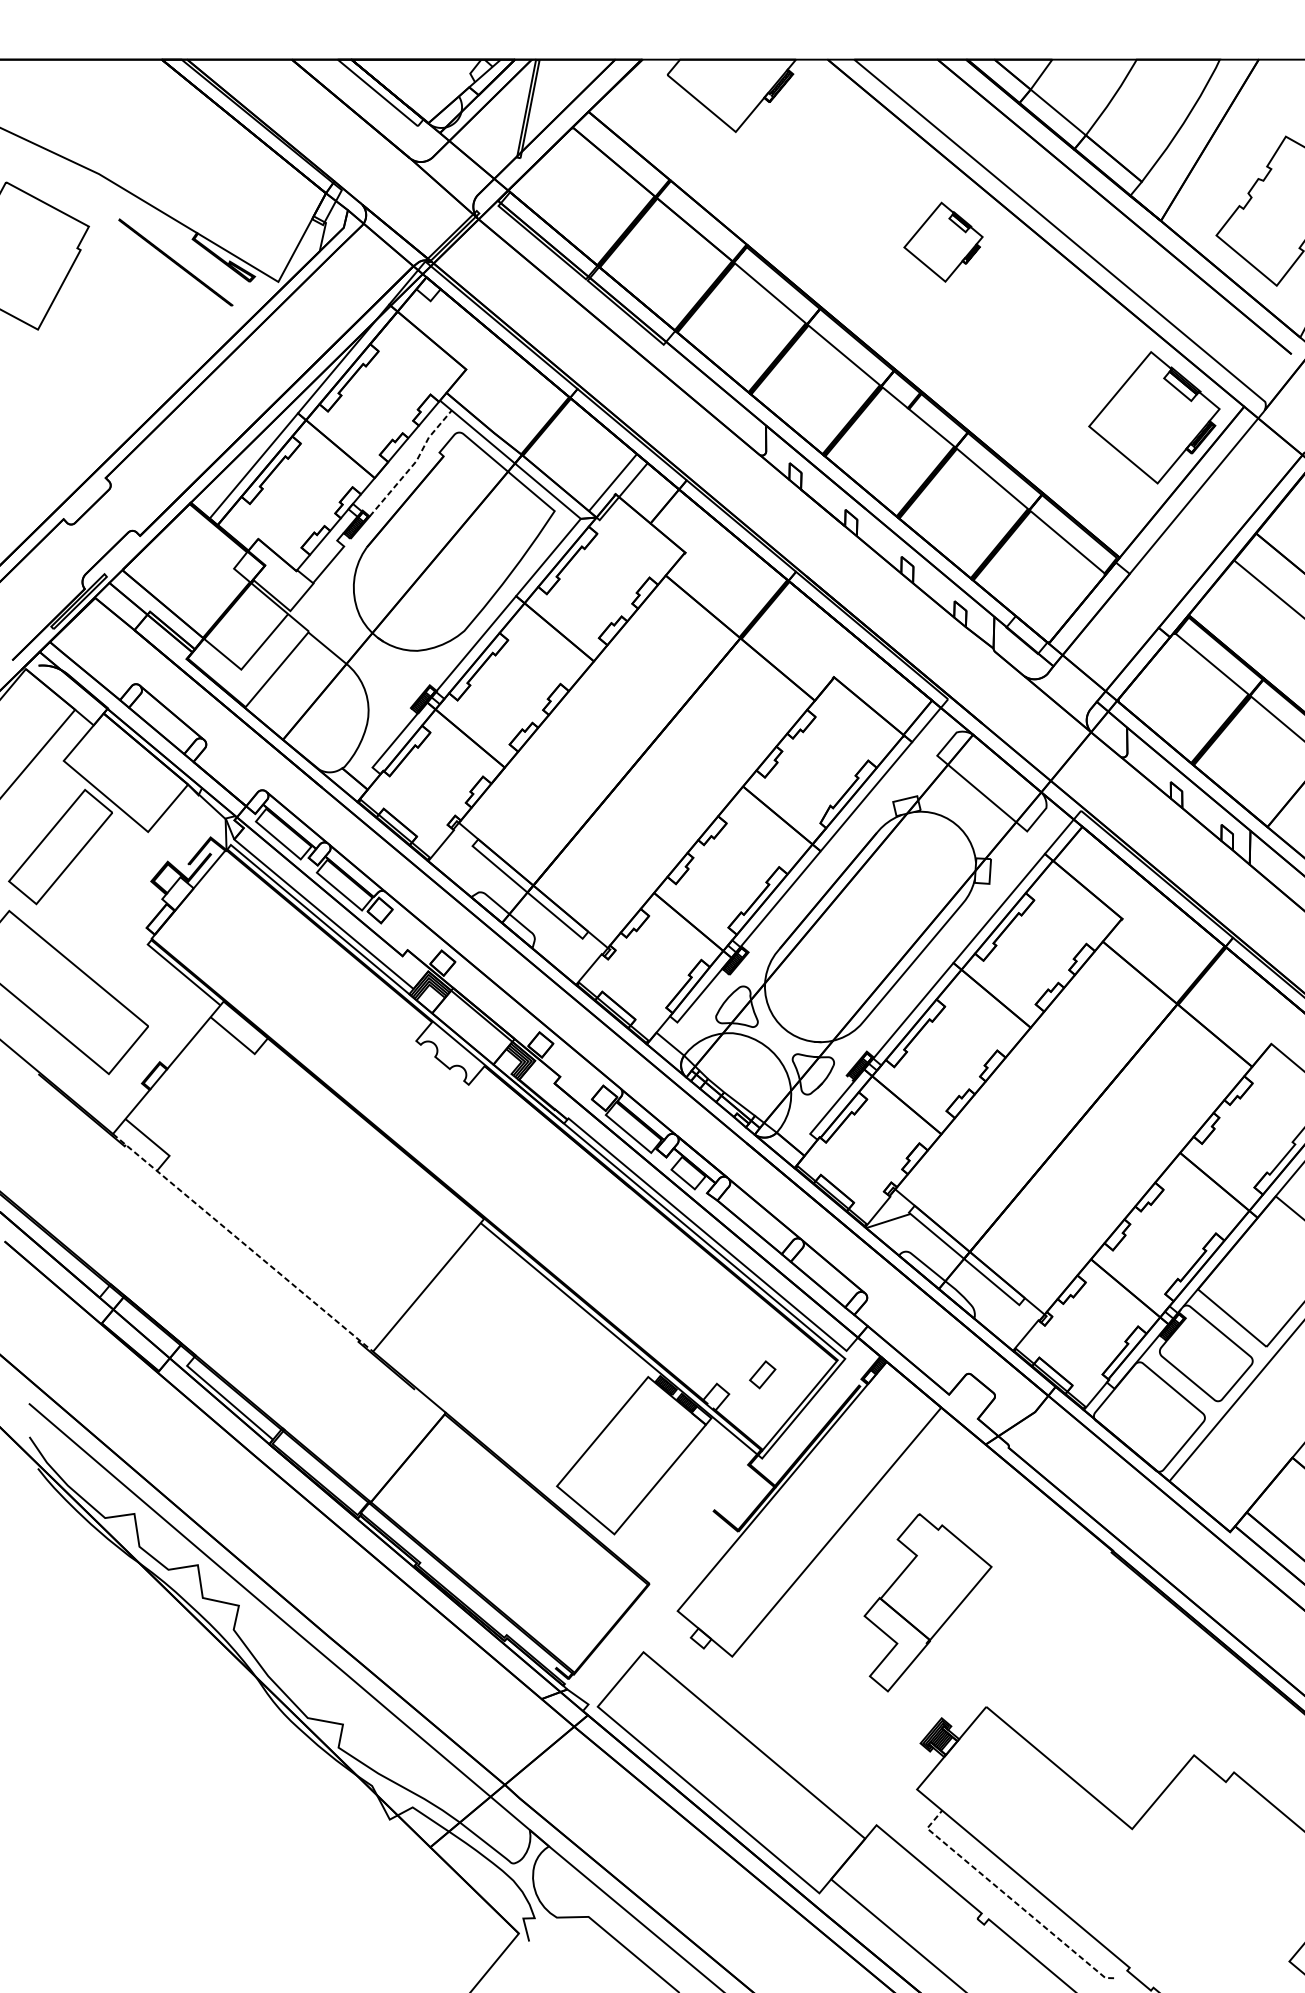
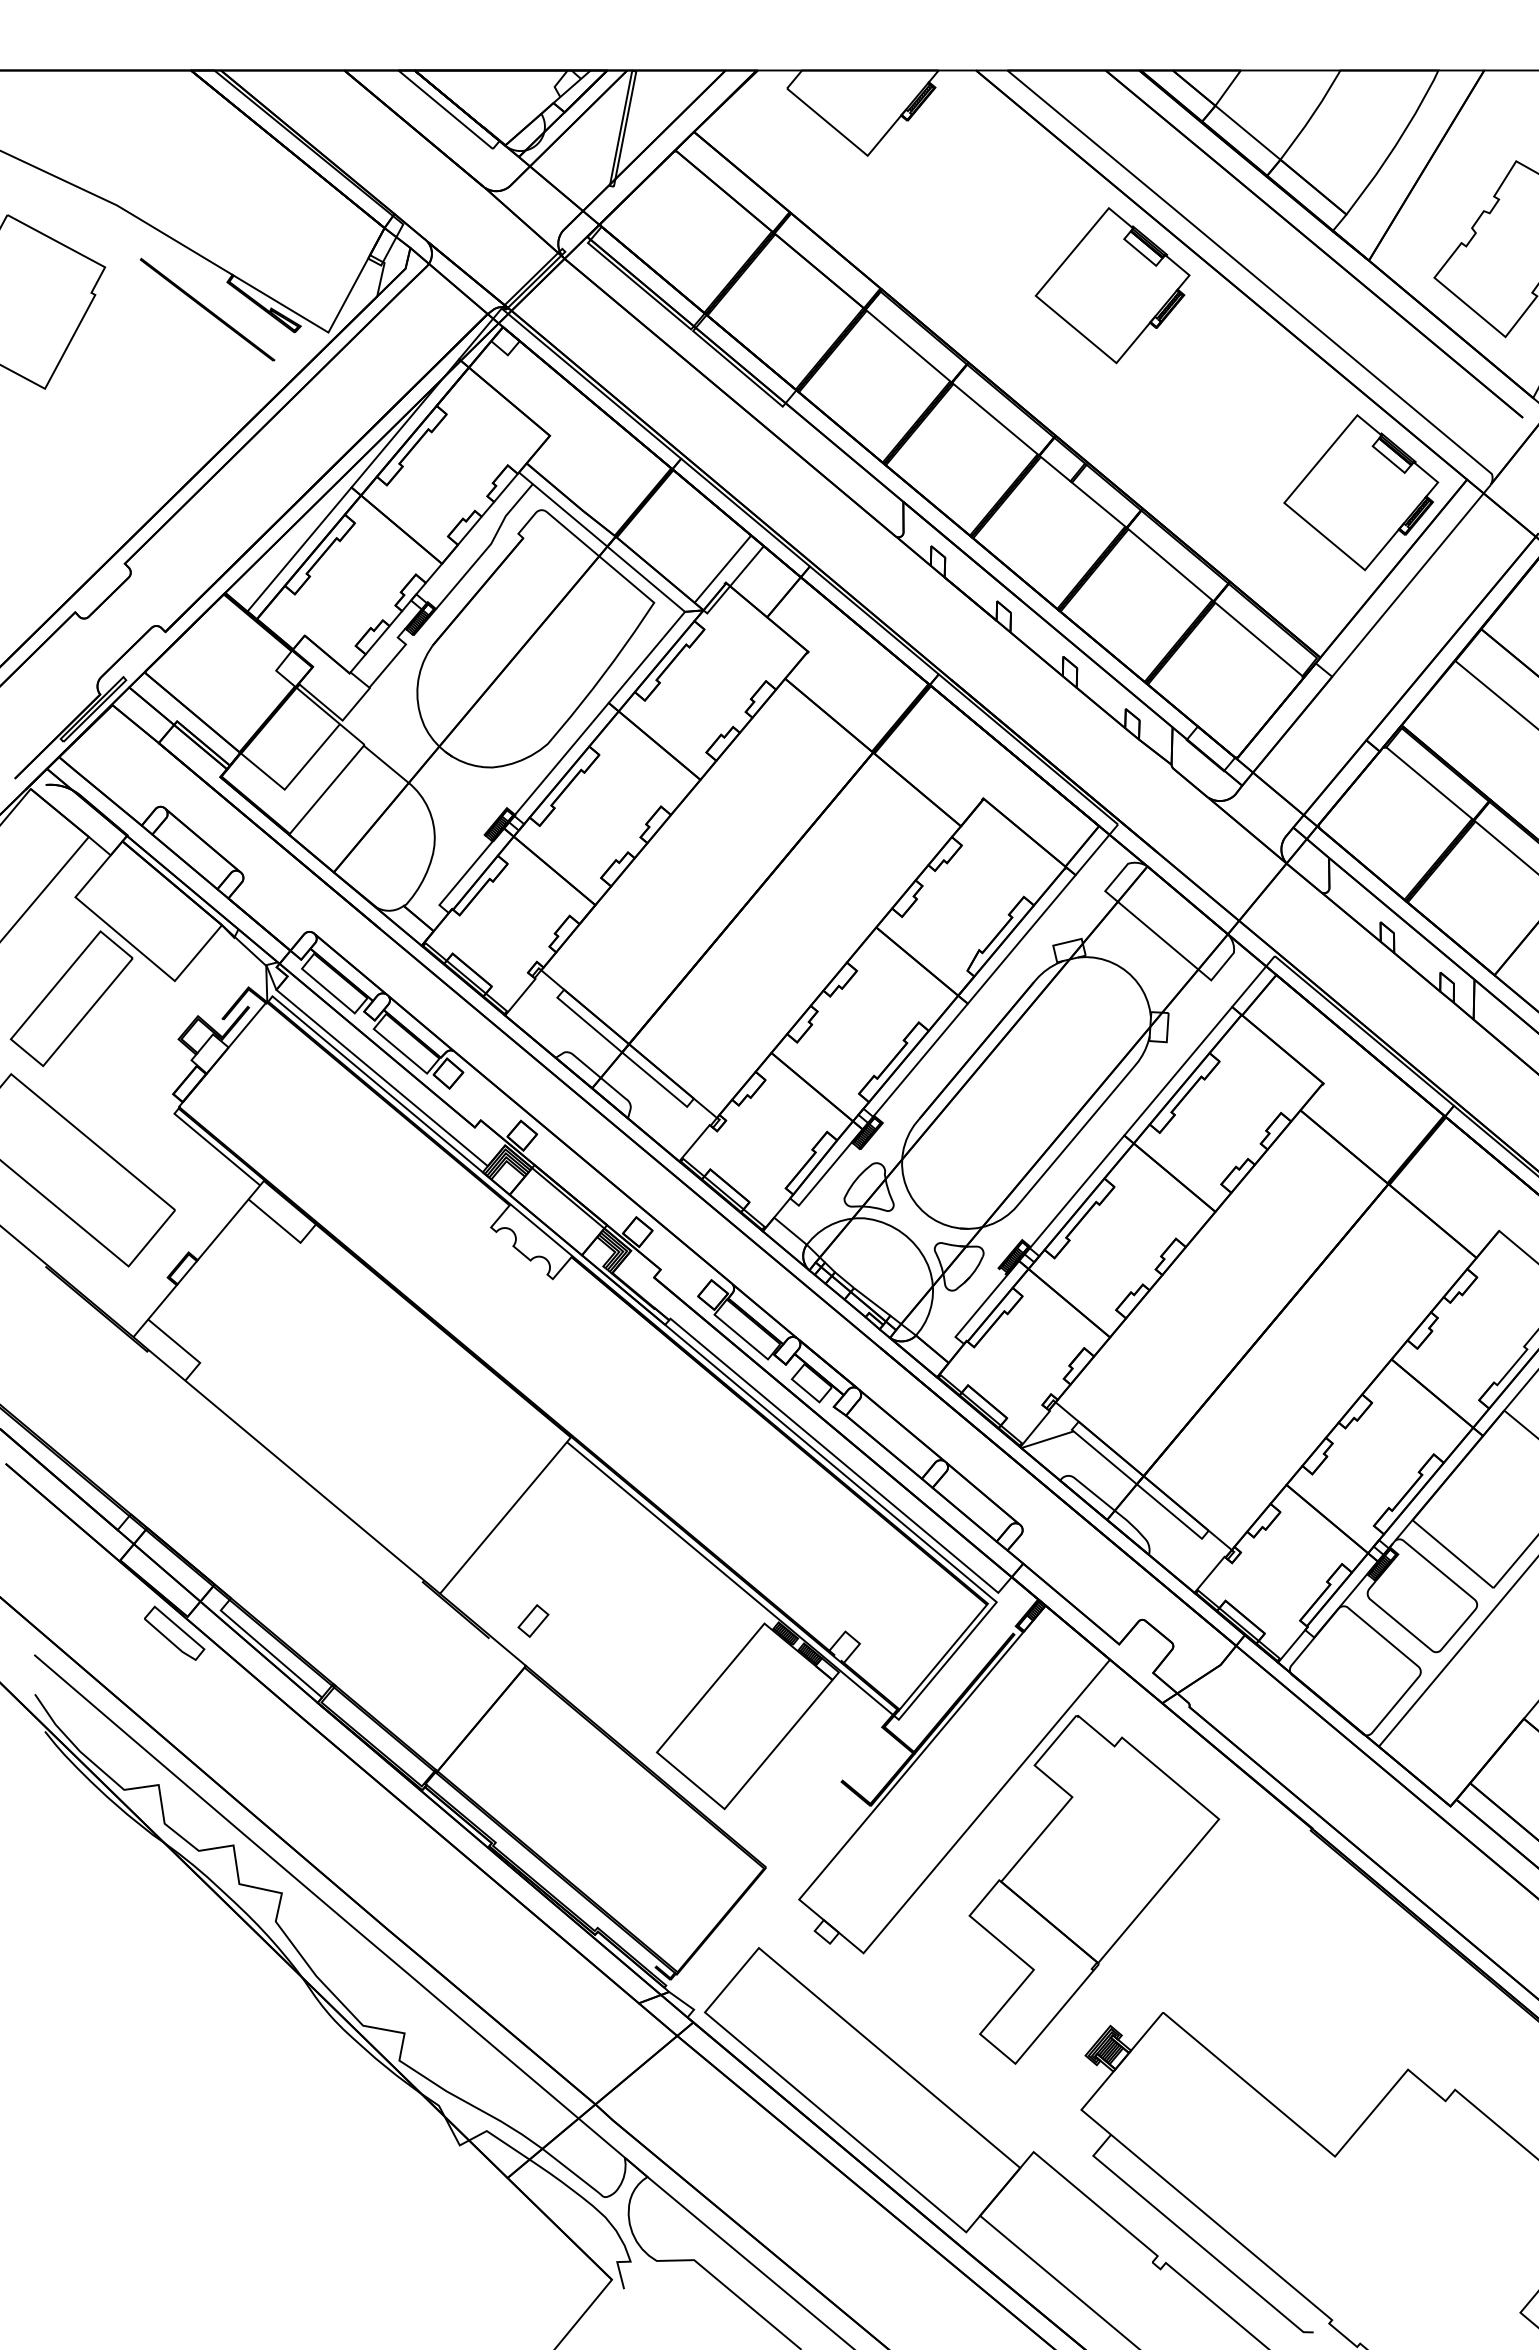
part: (943, 242) -> (1112, 285), size x1.67
line: (414, 464) -> (488, 547), dashed -> solid
line: (242, 1242) -> (286, 1465), dashed -> solid
part: (762, 1374) -> (533, 1620), moved
part: (147, 1384) -> (174, 1632), added
part: (928, 1602) -> (1094, 1889), size x1.67
line: (1010, 1898) -> (1191, 2238), dashed -> solid

